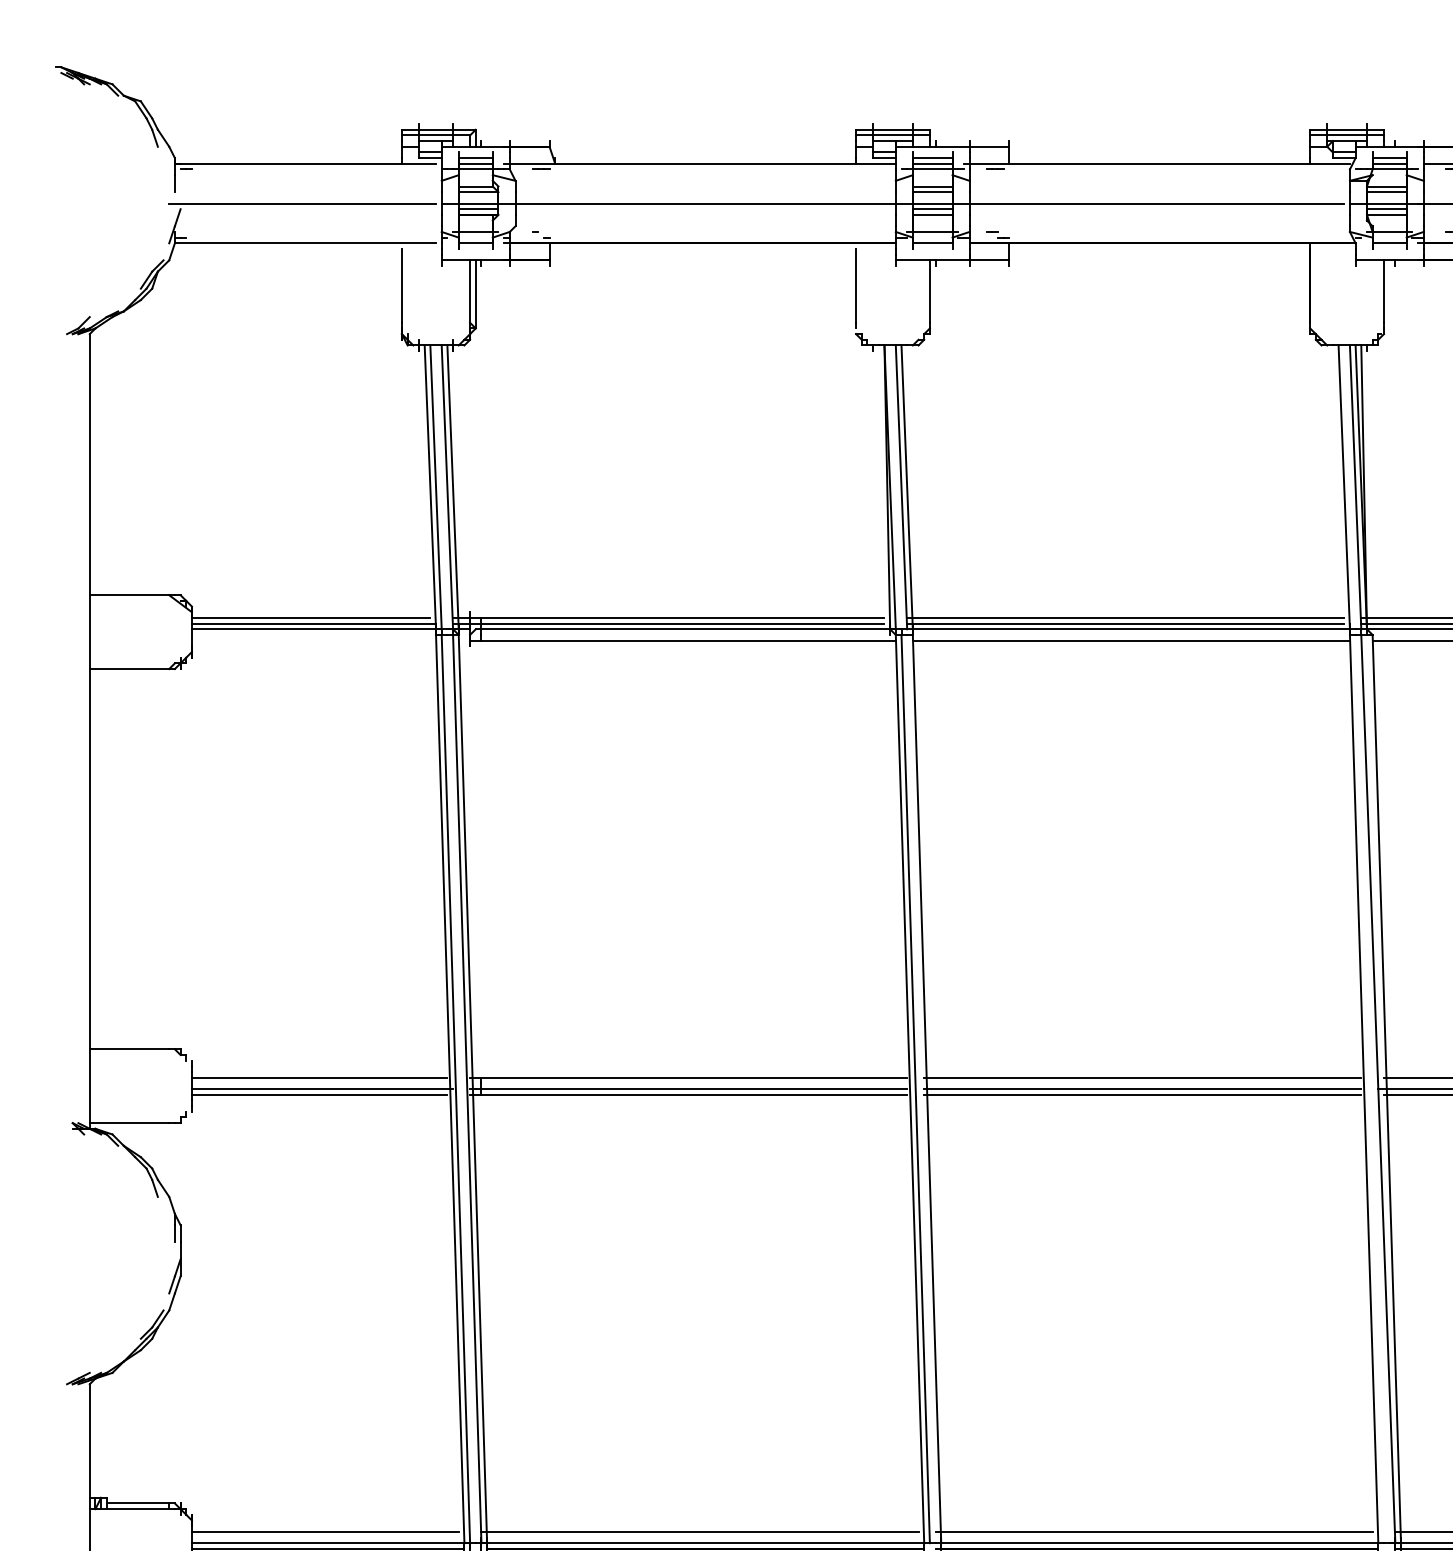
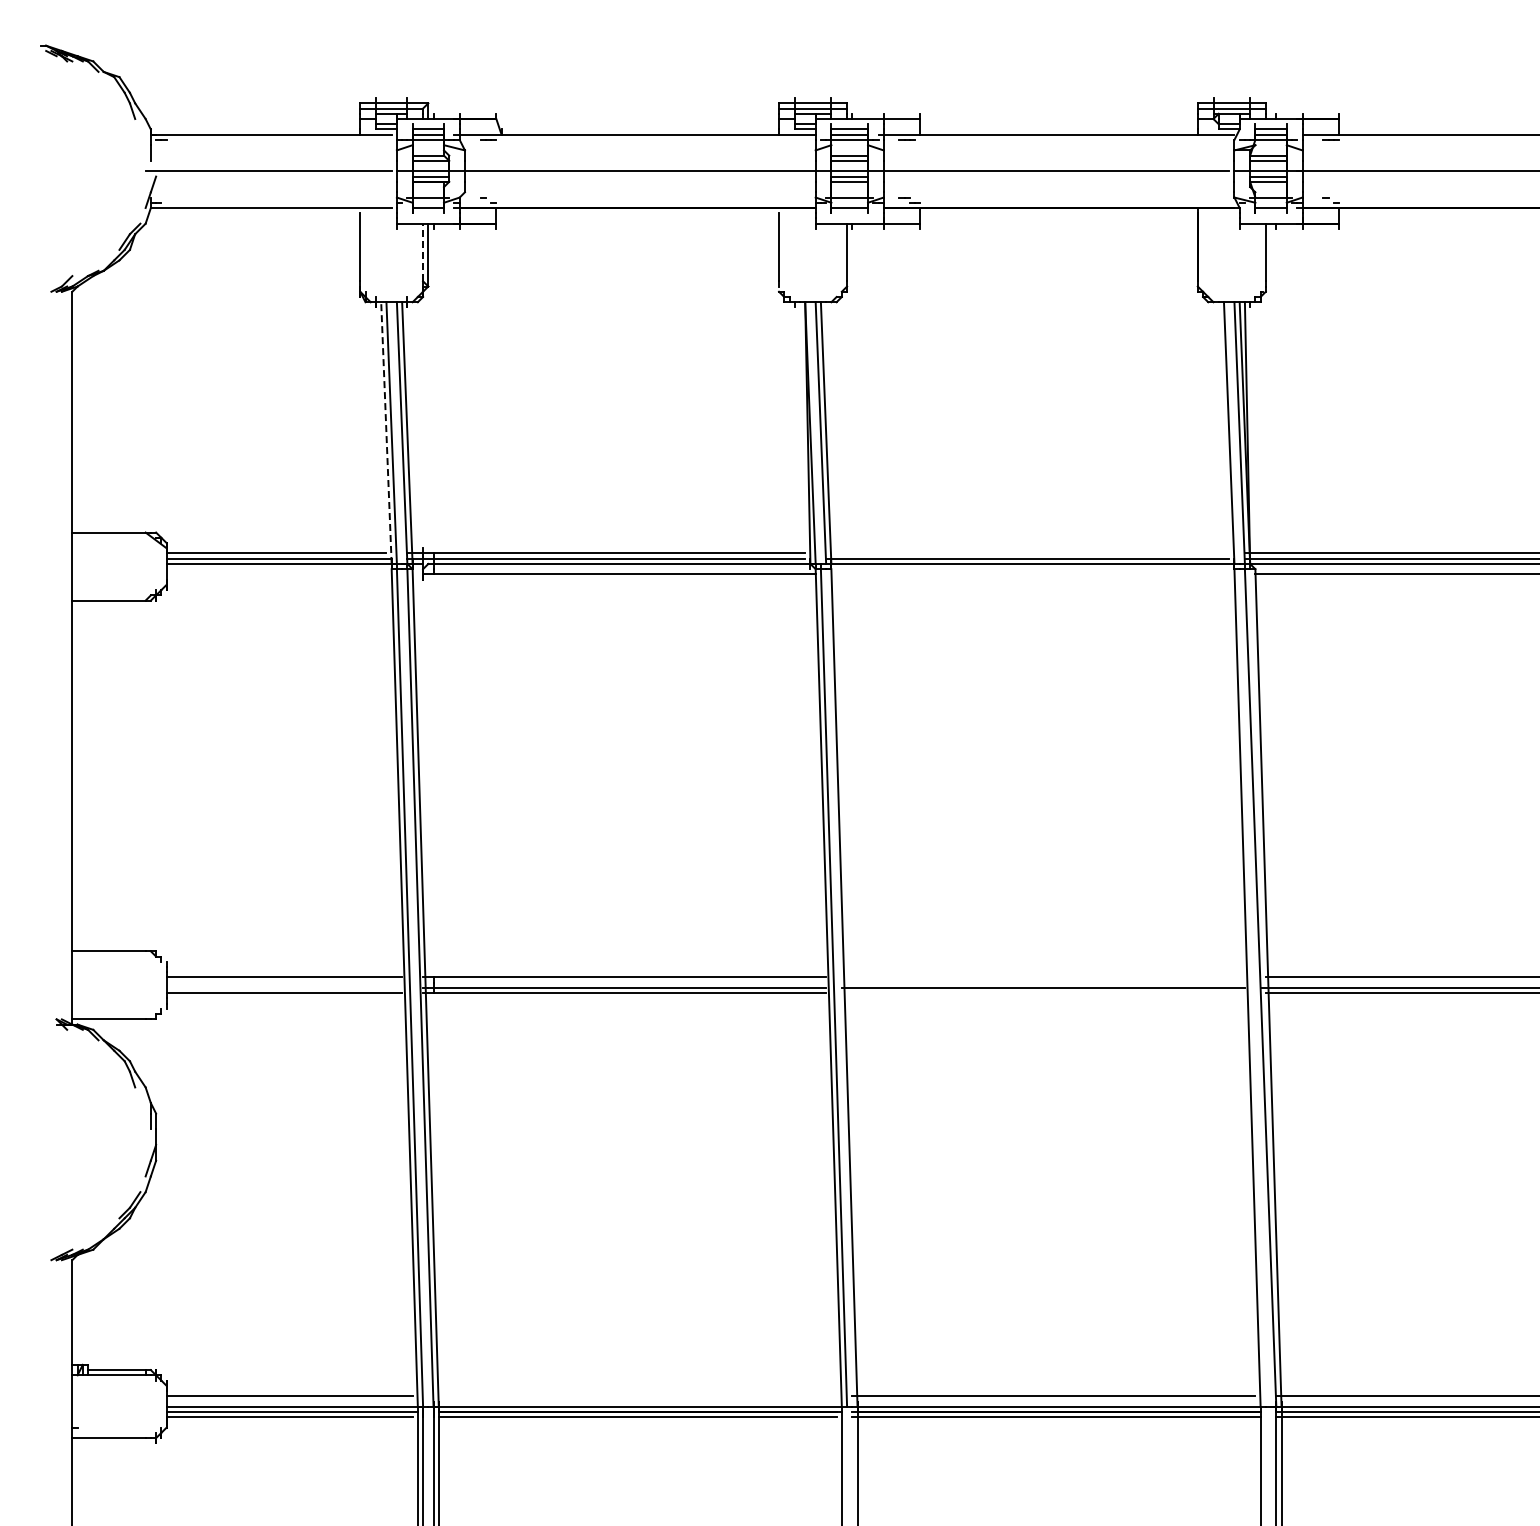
line: (470, 291) -> (423, 252), solid -> dashed
line: (430, 487) -> (386, 433), solid -> dashed
line: (1125, 617) -> (1027, 553), removed
line: (1130, 640) -> (1032, 574), removed
line: (1141, 1077) -> (1042, 977), removed
line: (321, 1088) -> (286, 987), removed
line: (1141, 1095) -> (1042, 993), removed
line: (699, 1532) -> (634, 1396), removed

